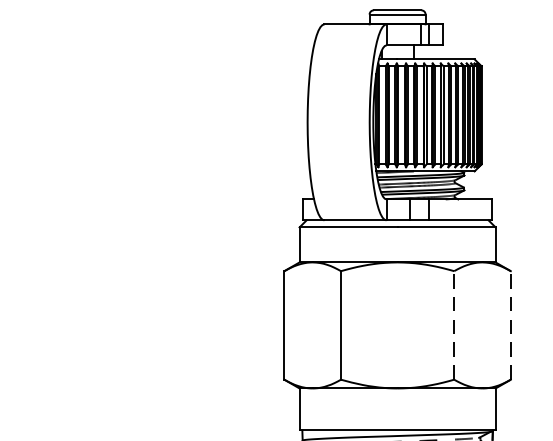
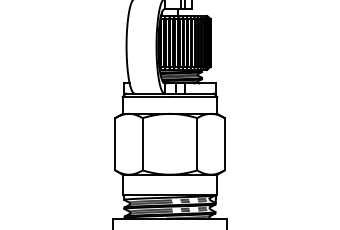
line: (454, 323) -> (197, 143), dashed -> solid
line: (510, 323) -> (224, 143), dashed -> solid

